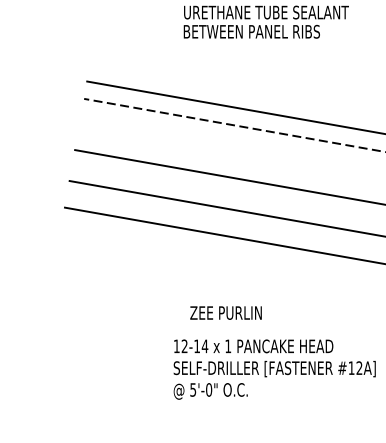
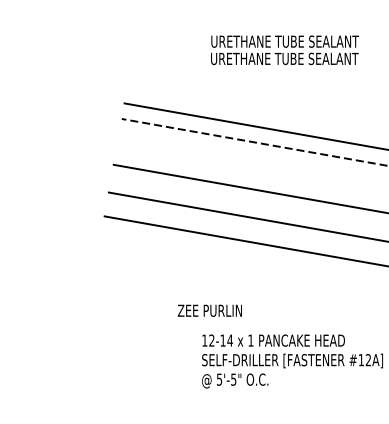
text: (265, 31) -> (284, 58), BETWEEN PANEL RIBS -> URETHANE TUBE SEALANT
text: (225, 312) -> (209, 310), moved
text: (208, 389) -> (233, 379), 5'-0" -> 5'-5"

